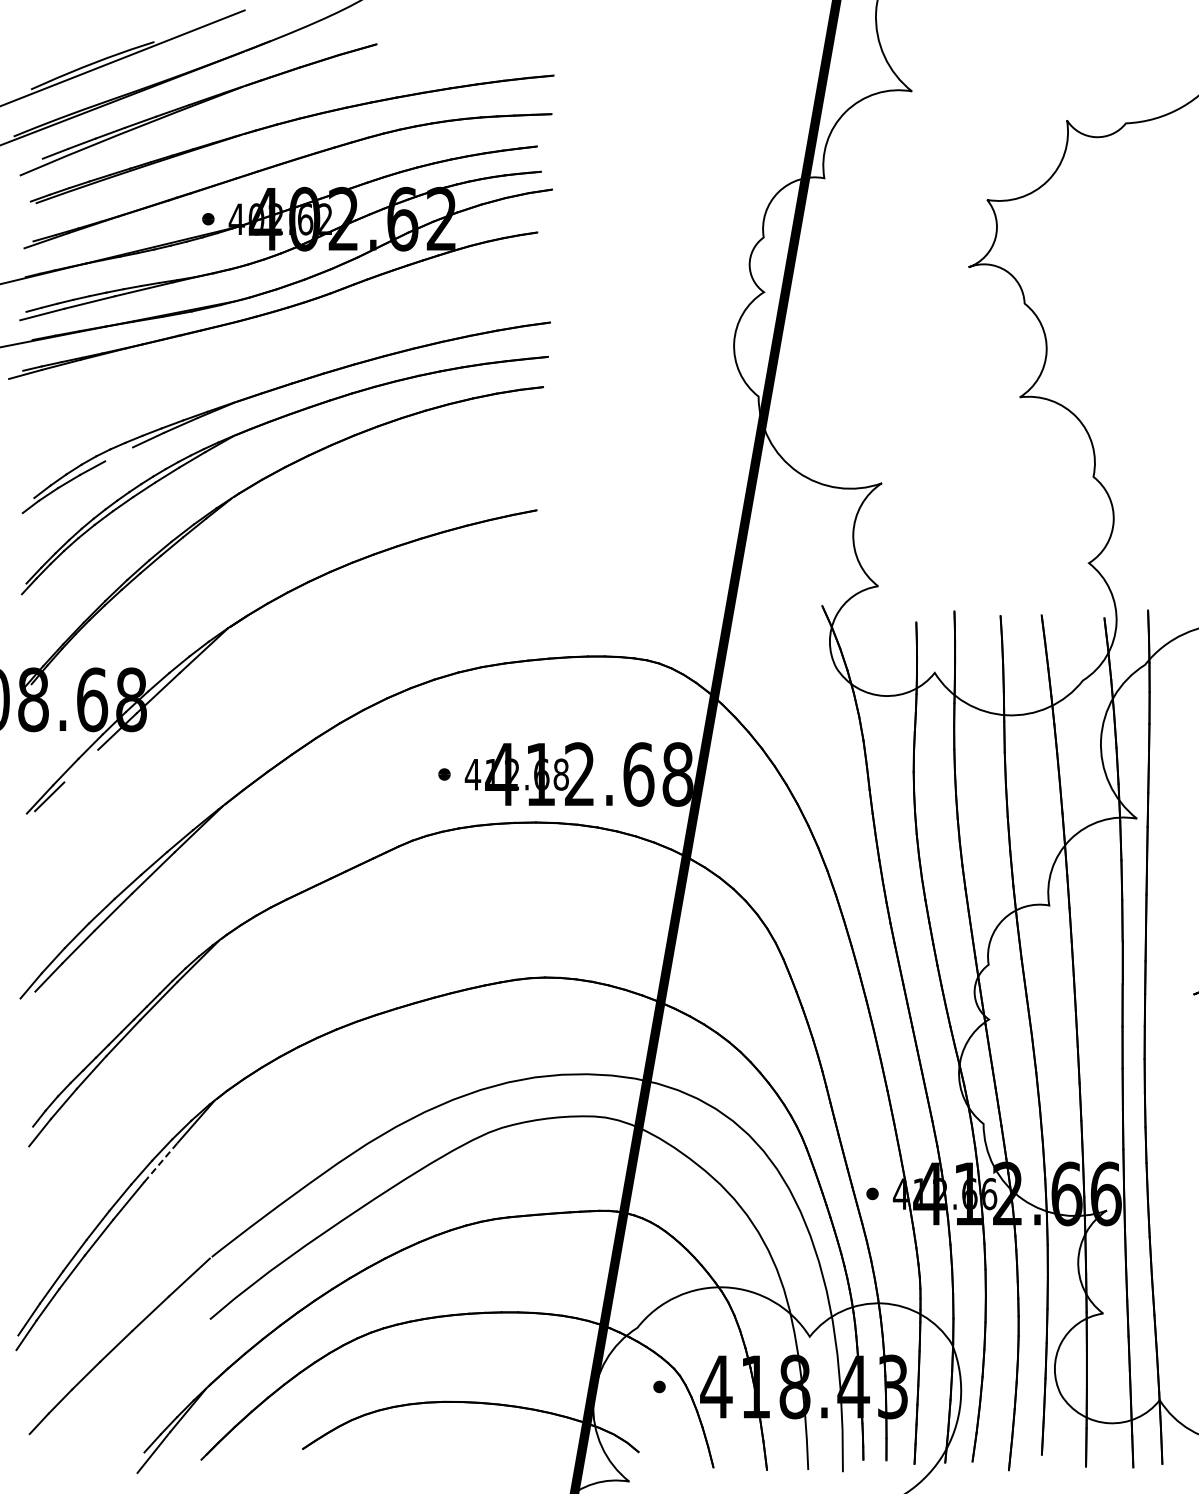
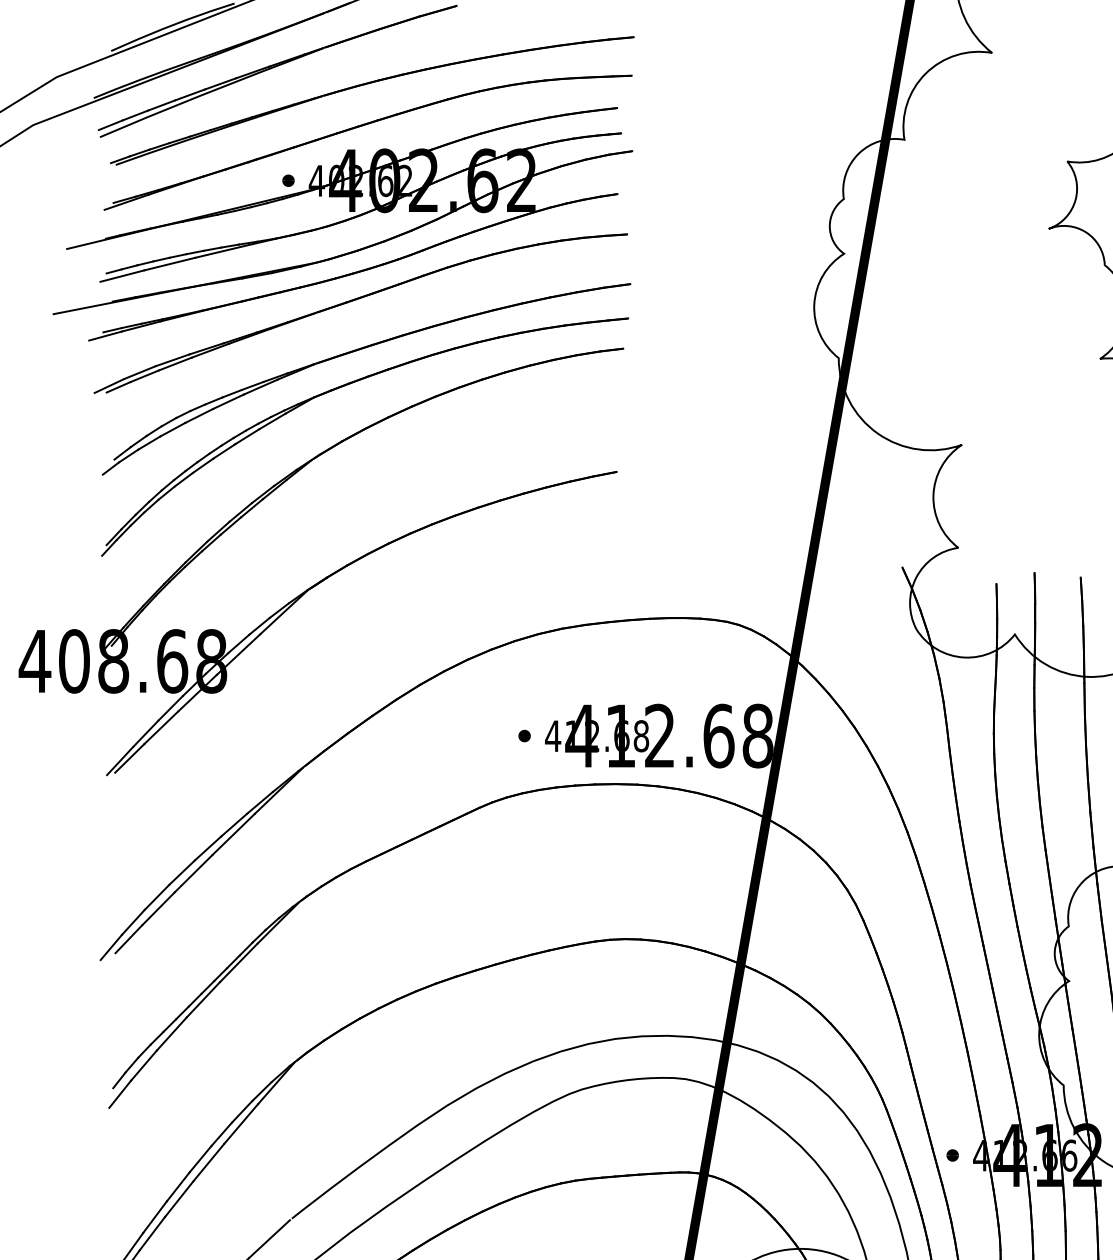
line: (30, 163) -> (110, 125), added
part: (277, 338) -> (357, 300), added
line: (119, 454) -> (199, 416), added
line: (81, 765) -> (161, 727), added
line: (161, 1162) -> (241, 1124), dashed -> solid

